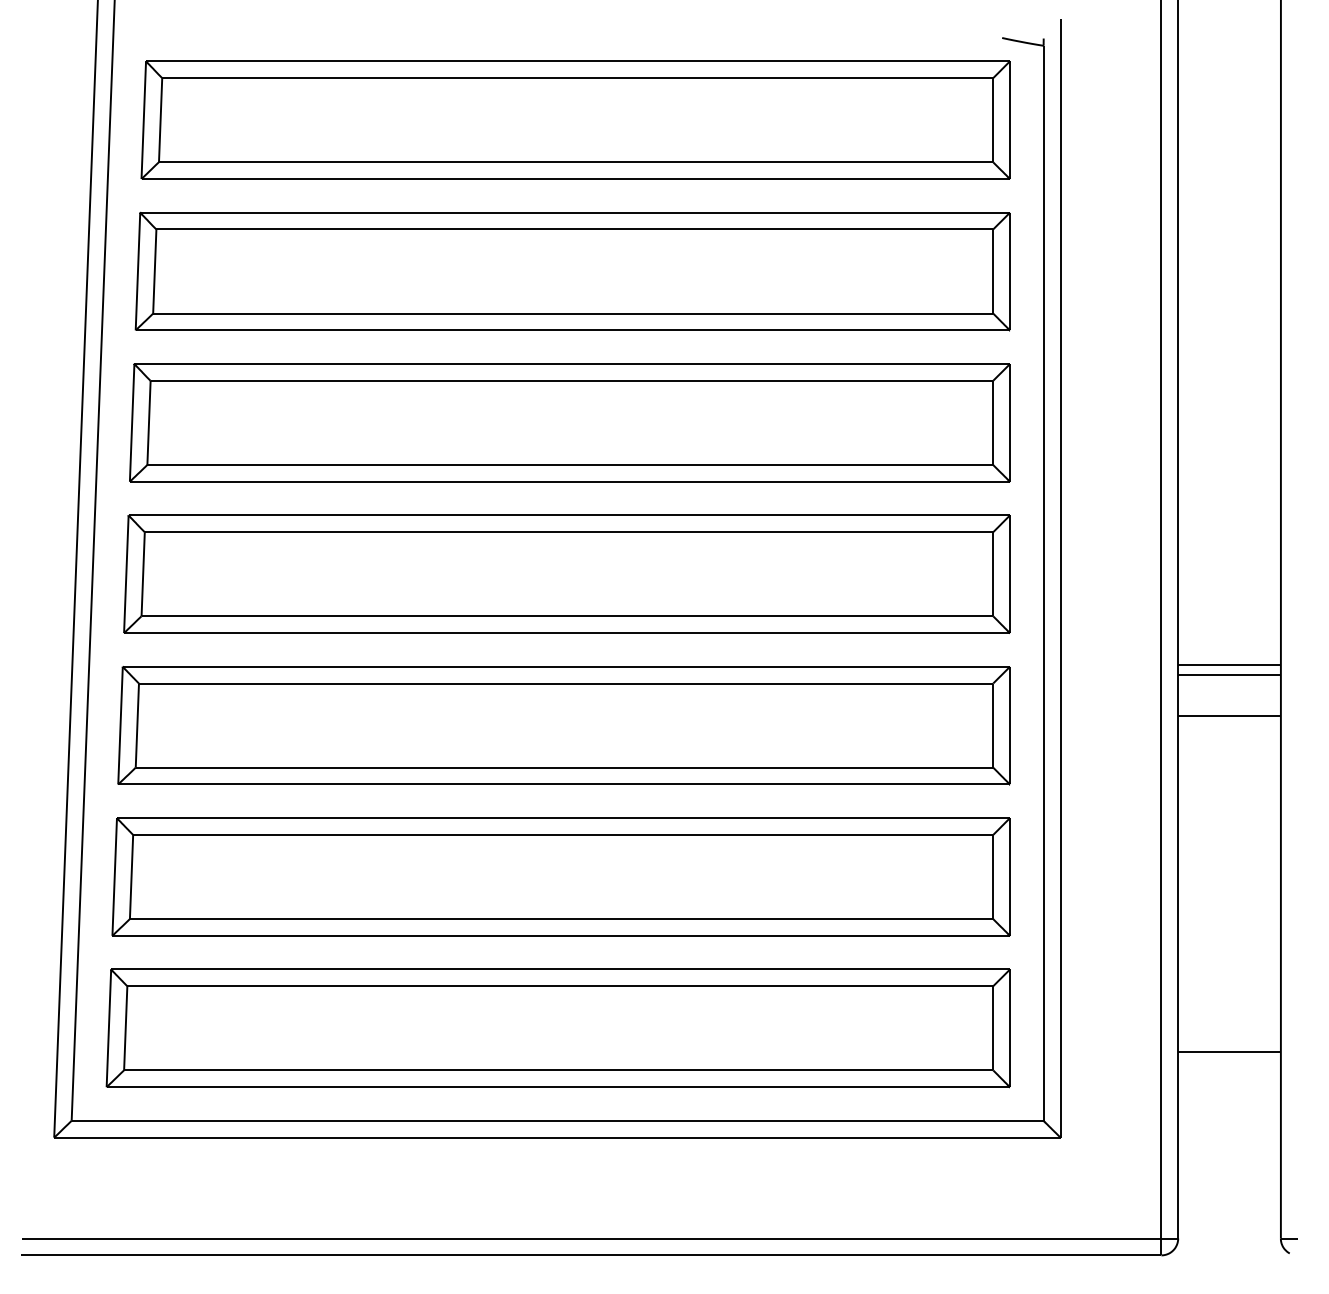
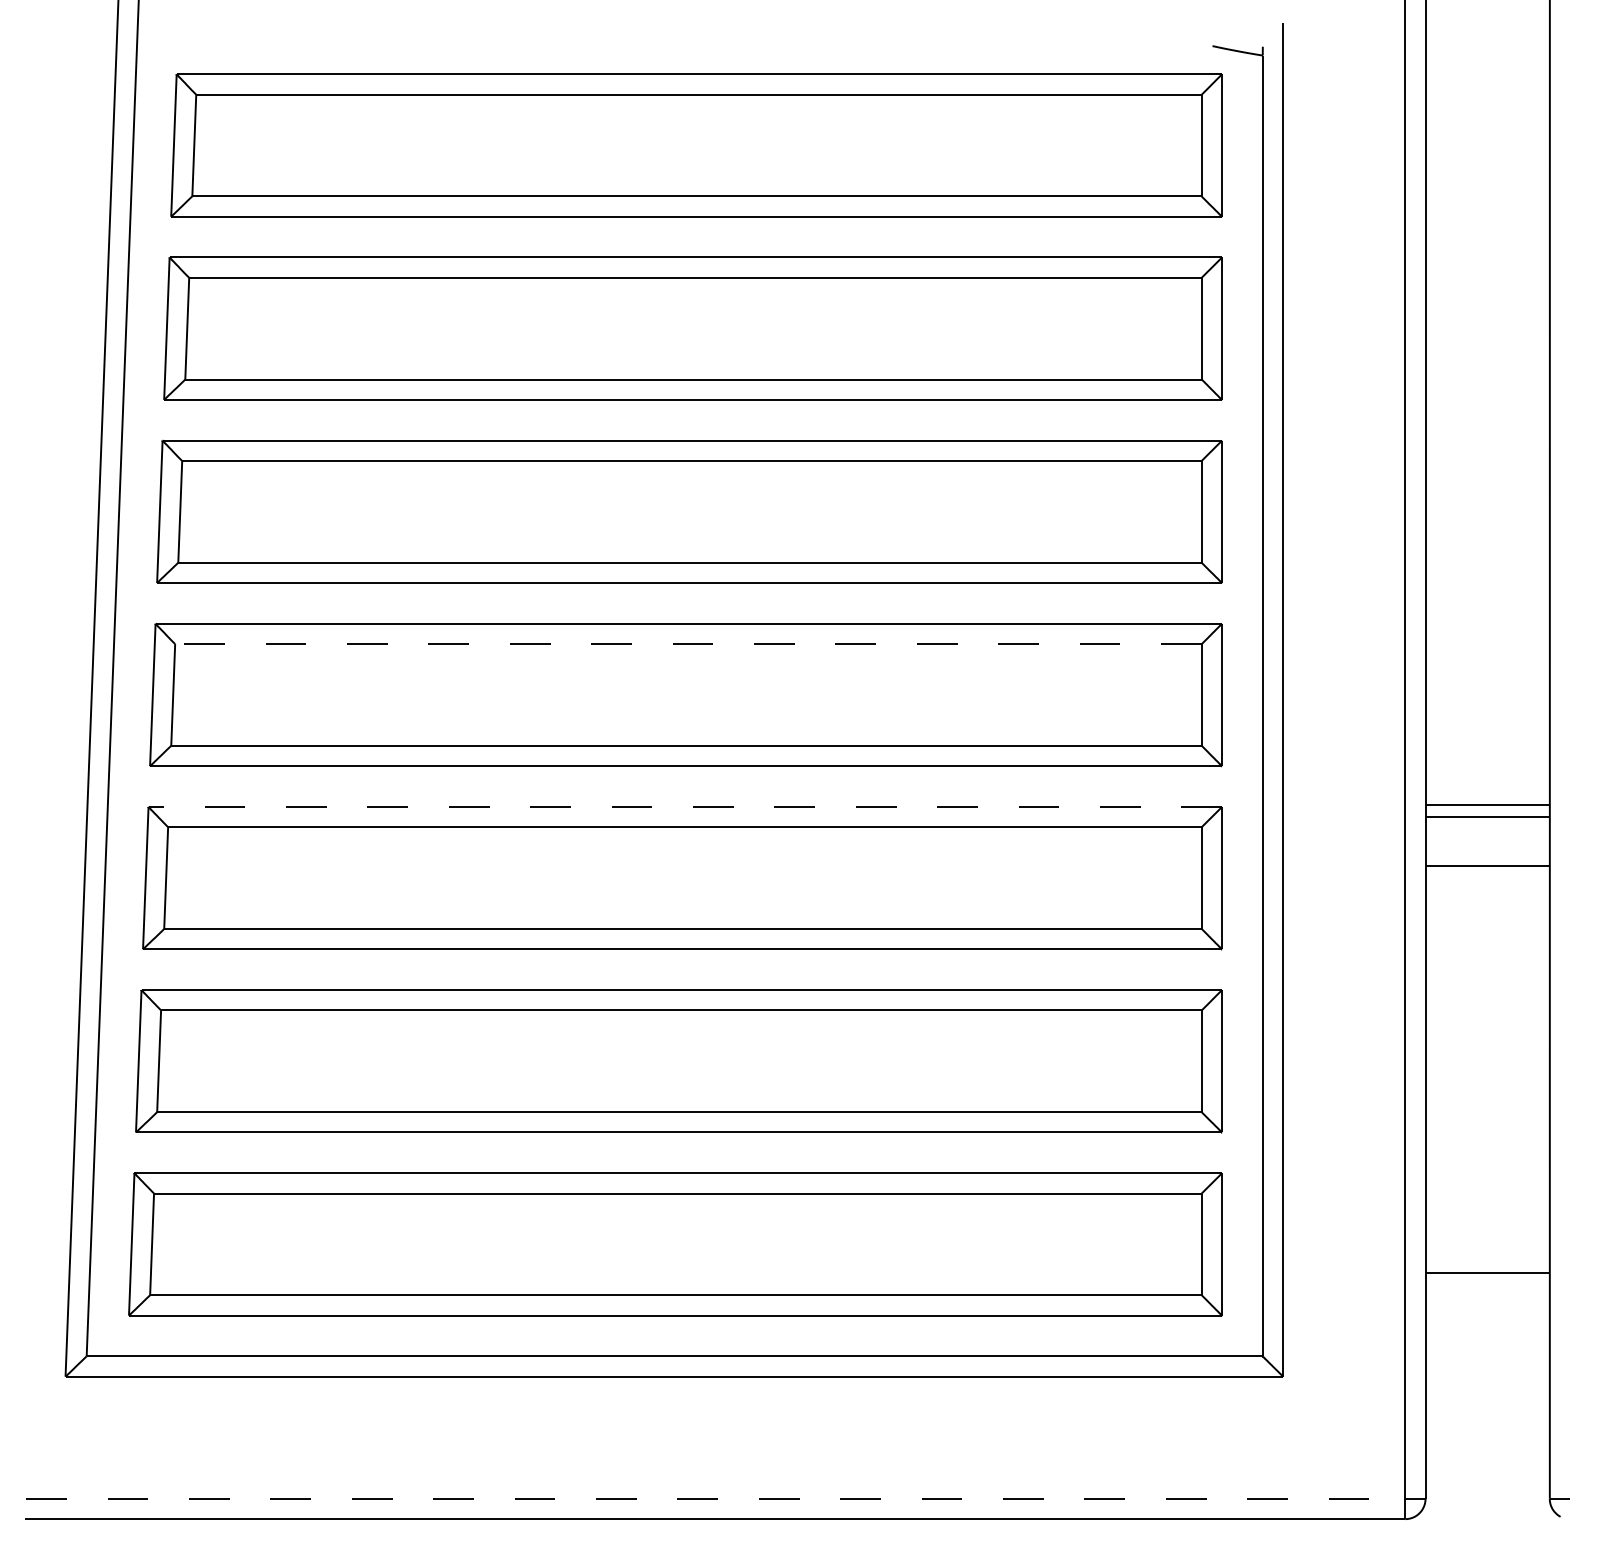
line: (568, 532) -> (687, 644), solid -> dashed
line: (566, 666) -> (685, 806), solid -> dashed
line: (591, 1238) -> (715, 1498), solid -> dashed

